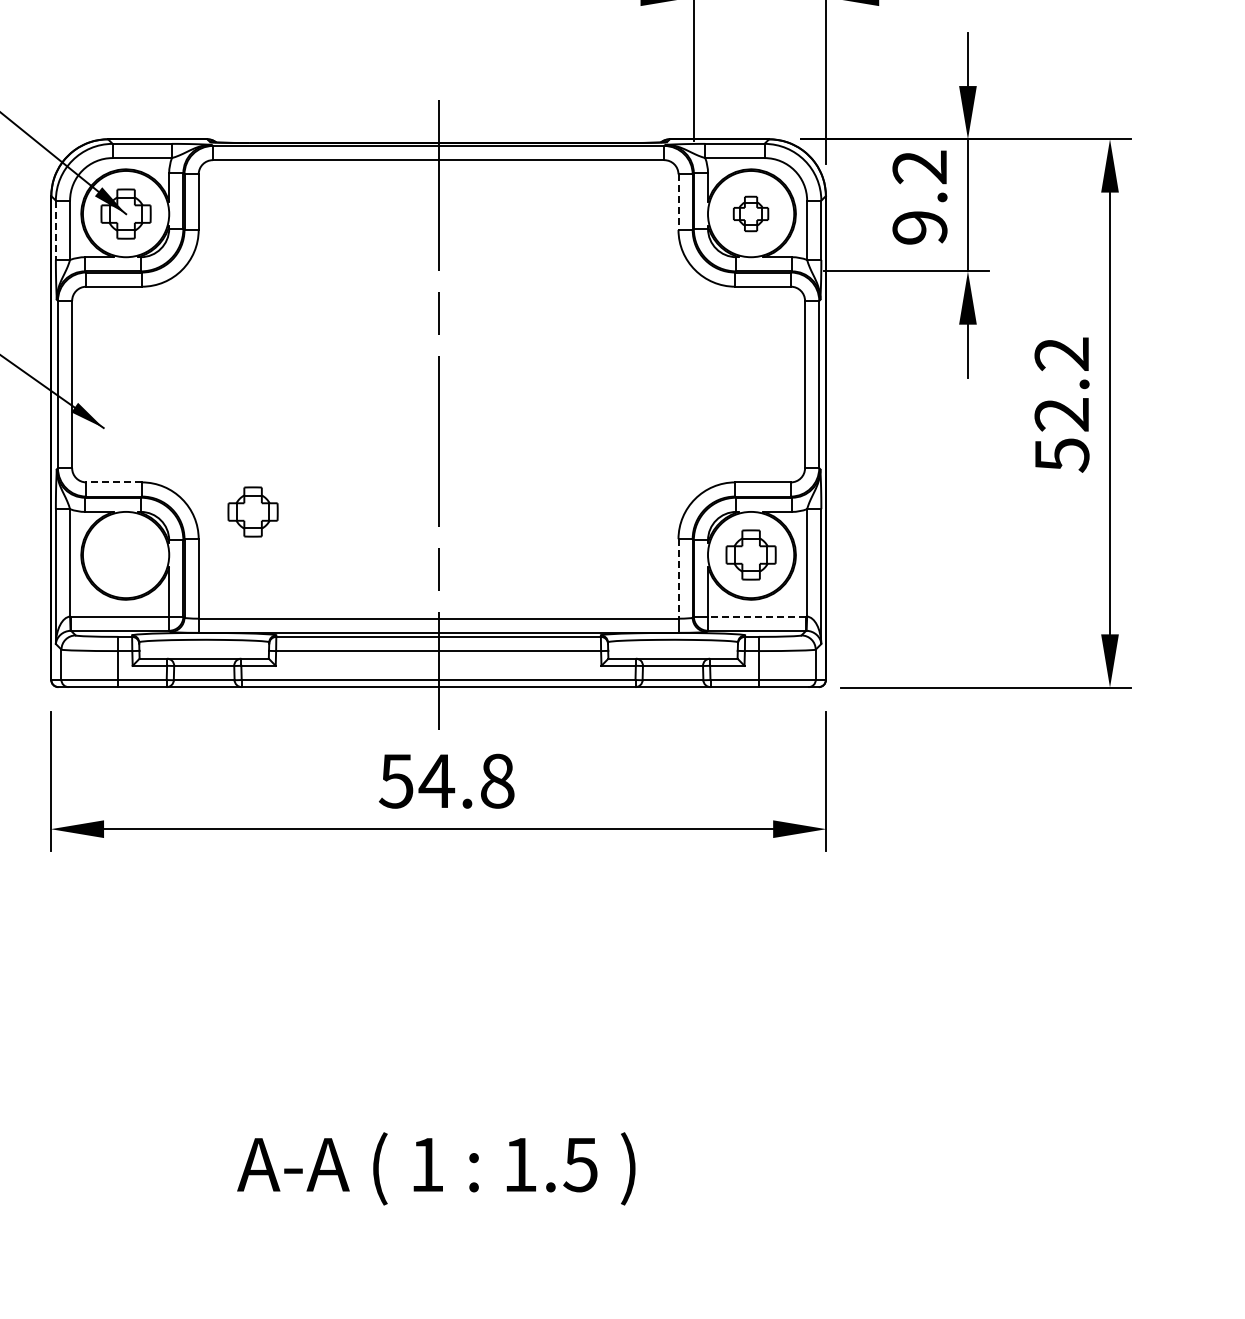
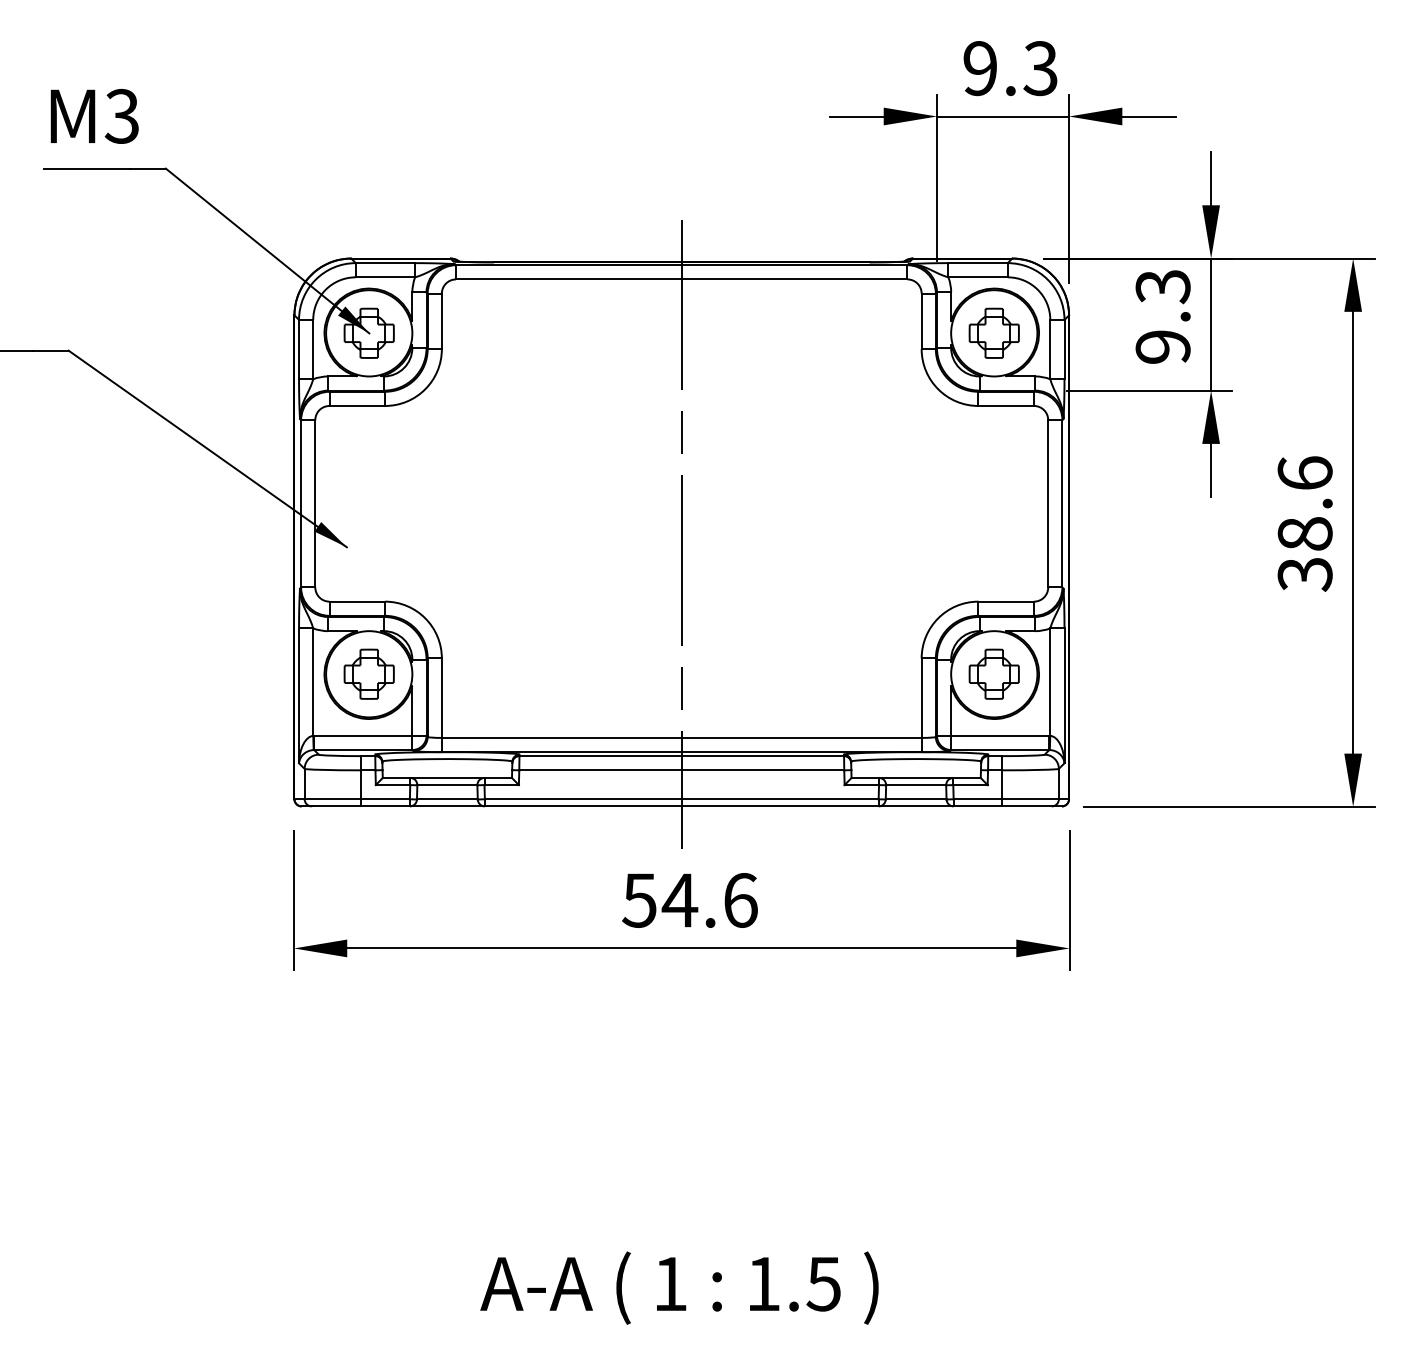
text: (920, 167) -> (1163, 286), 9.2 -> 9.3
line: (678, 202) -> (921, 321), dashed -> solid
part: (750, 213) -> (993, 332), size x1.43
line: (56, 230) -> (299, 349), dashed -> solid
text: (1061, 404) -> (1304, 523), 52.2 -> 38.6
line: (114, 482) -> (357, 601), dashed -> solid
part: (252, 511) -> (368, 673), moved
line: (678, 579) -> (921, 698), dashed -> solid
line: (756, 616) -> (999, 735), dashed -> solid
text: (497, 781) -> (740, 900), 54.8 -> 54.6

